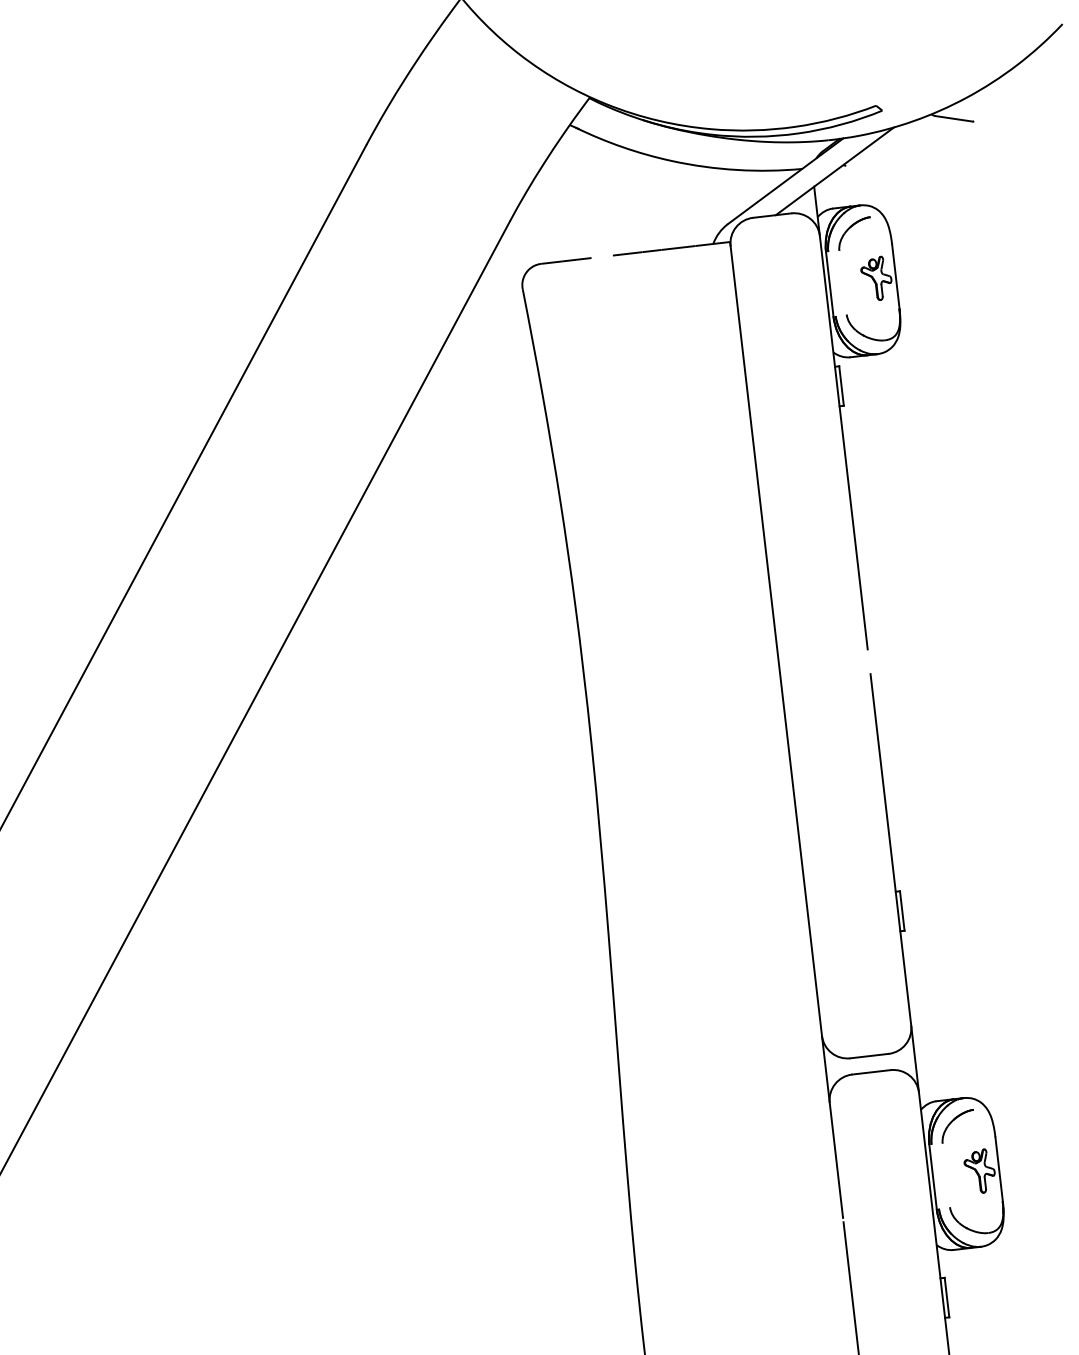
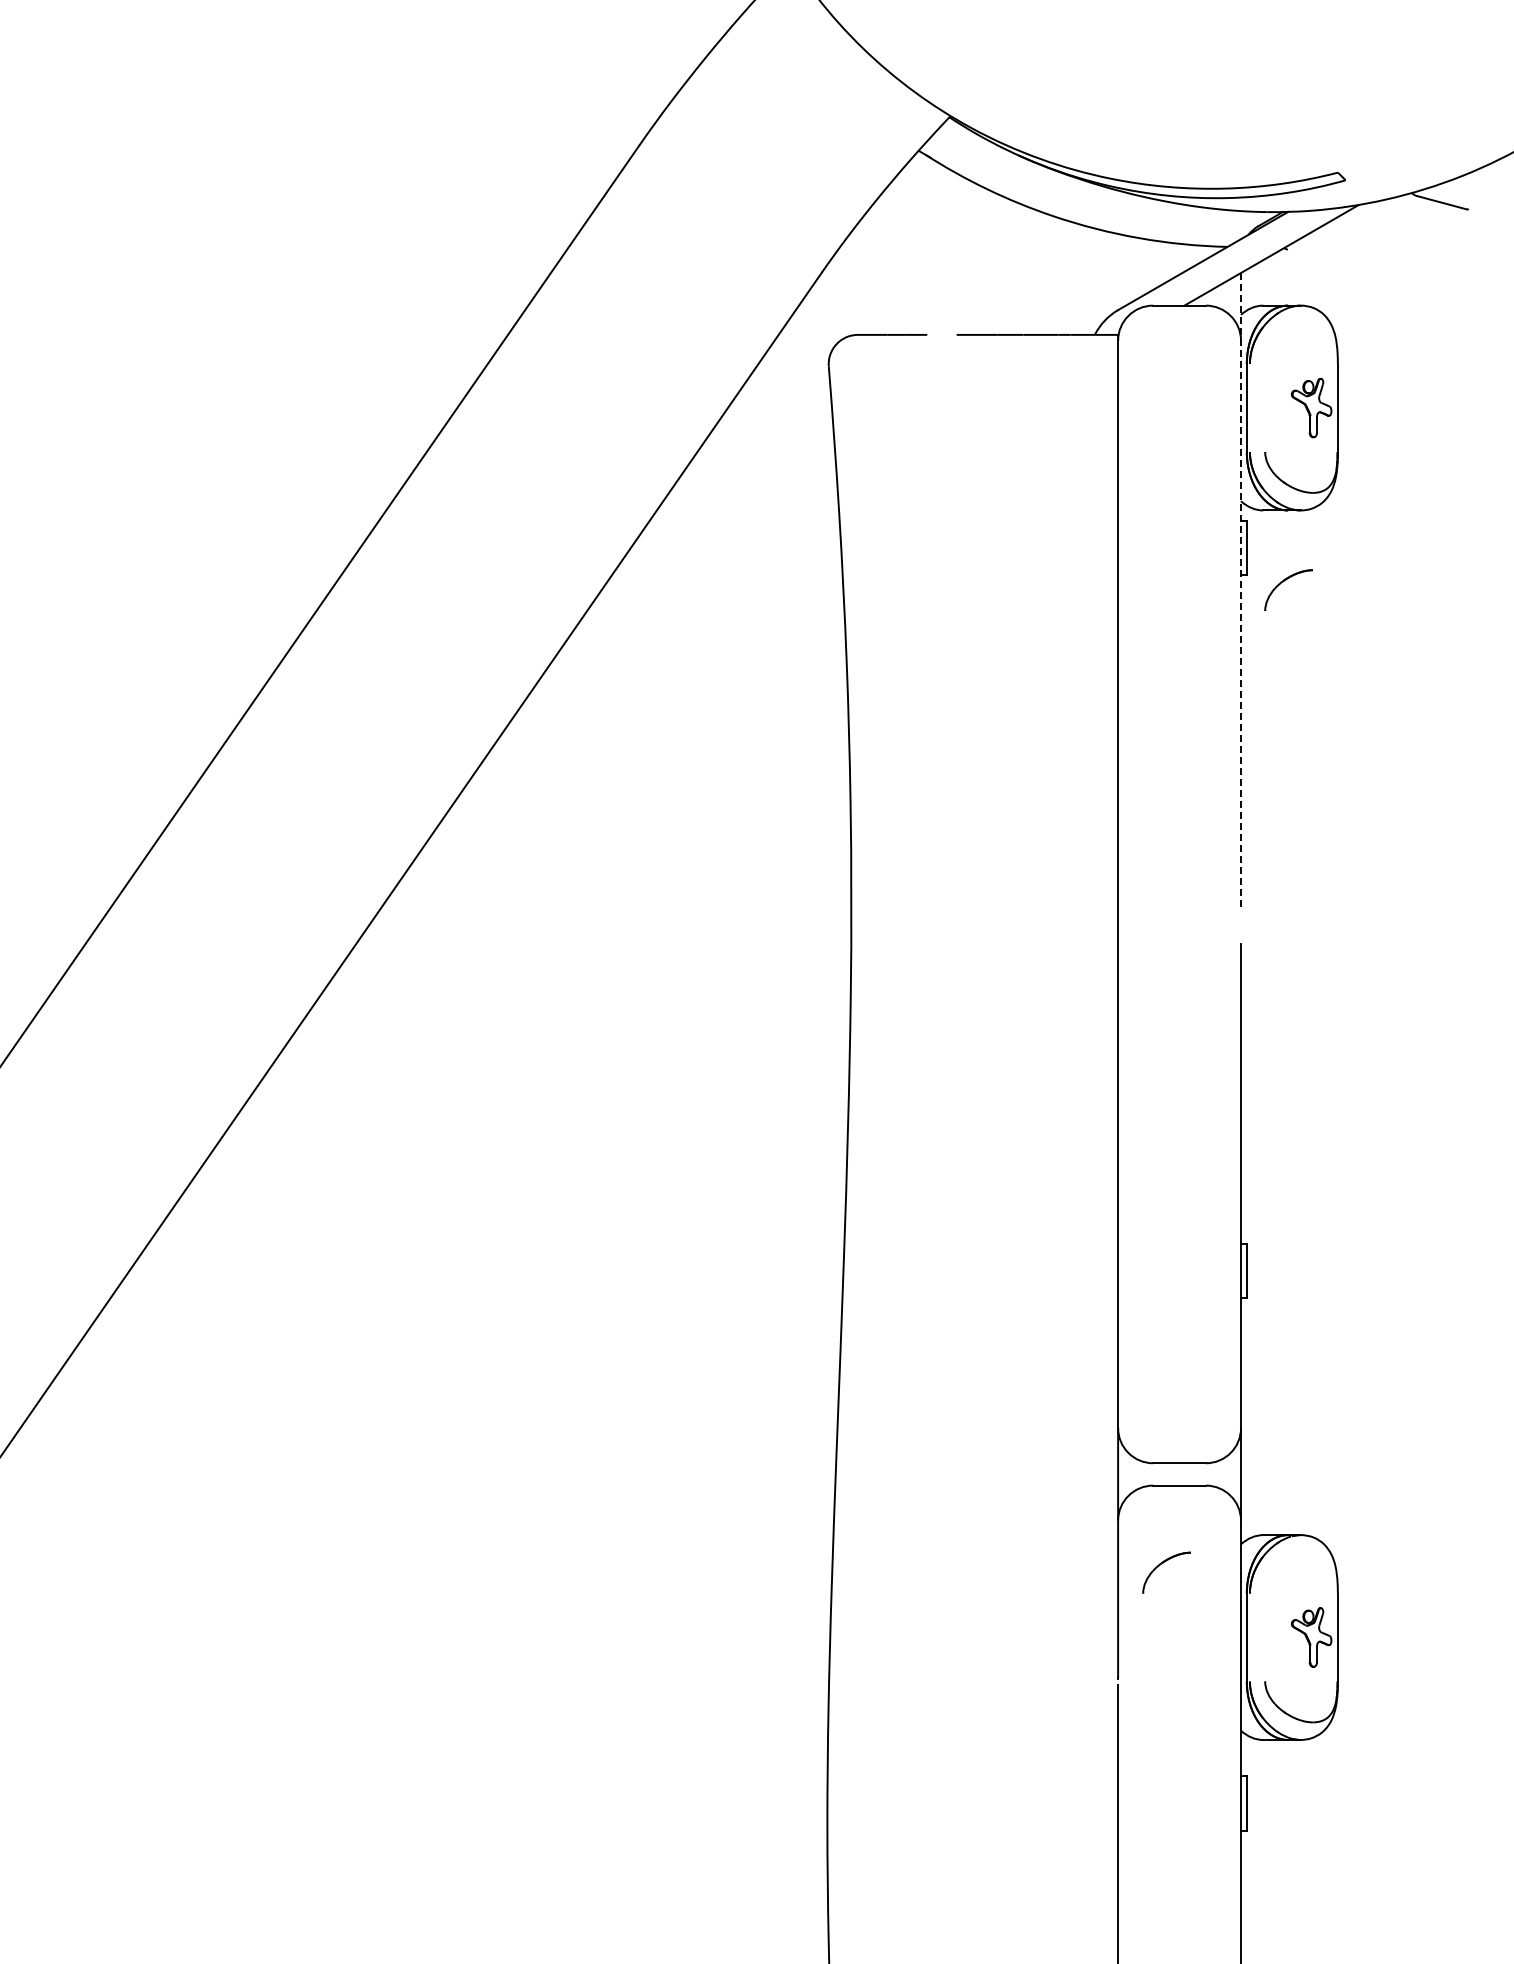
part: (850, 228) -> (1283, 582), moved
line: (841, 417) -> (1241, 591), solid -> dashed
part: (952, 1121) -> (1160, 1565), moved

